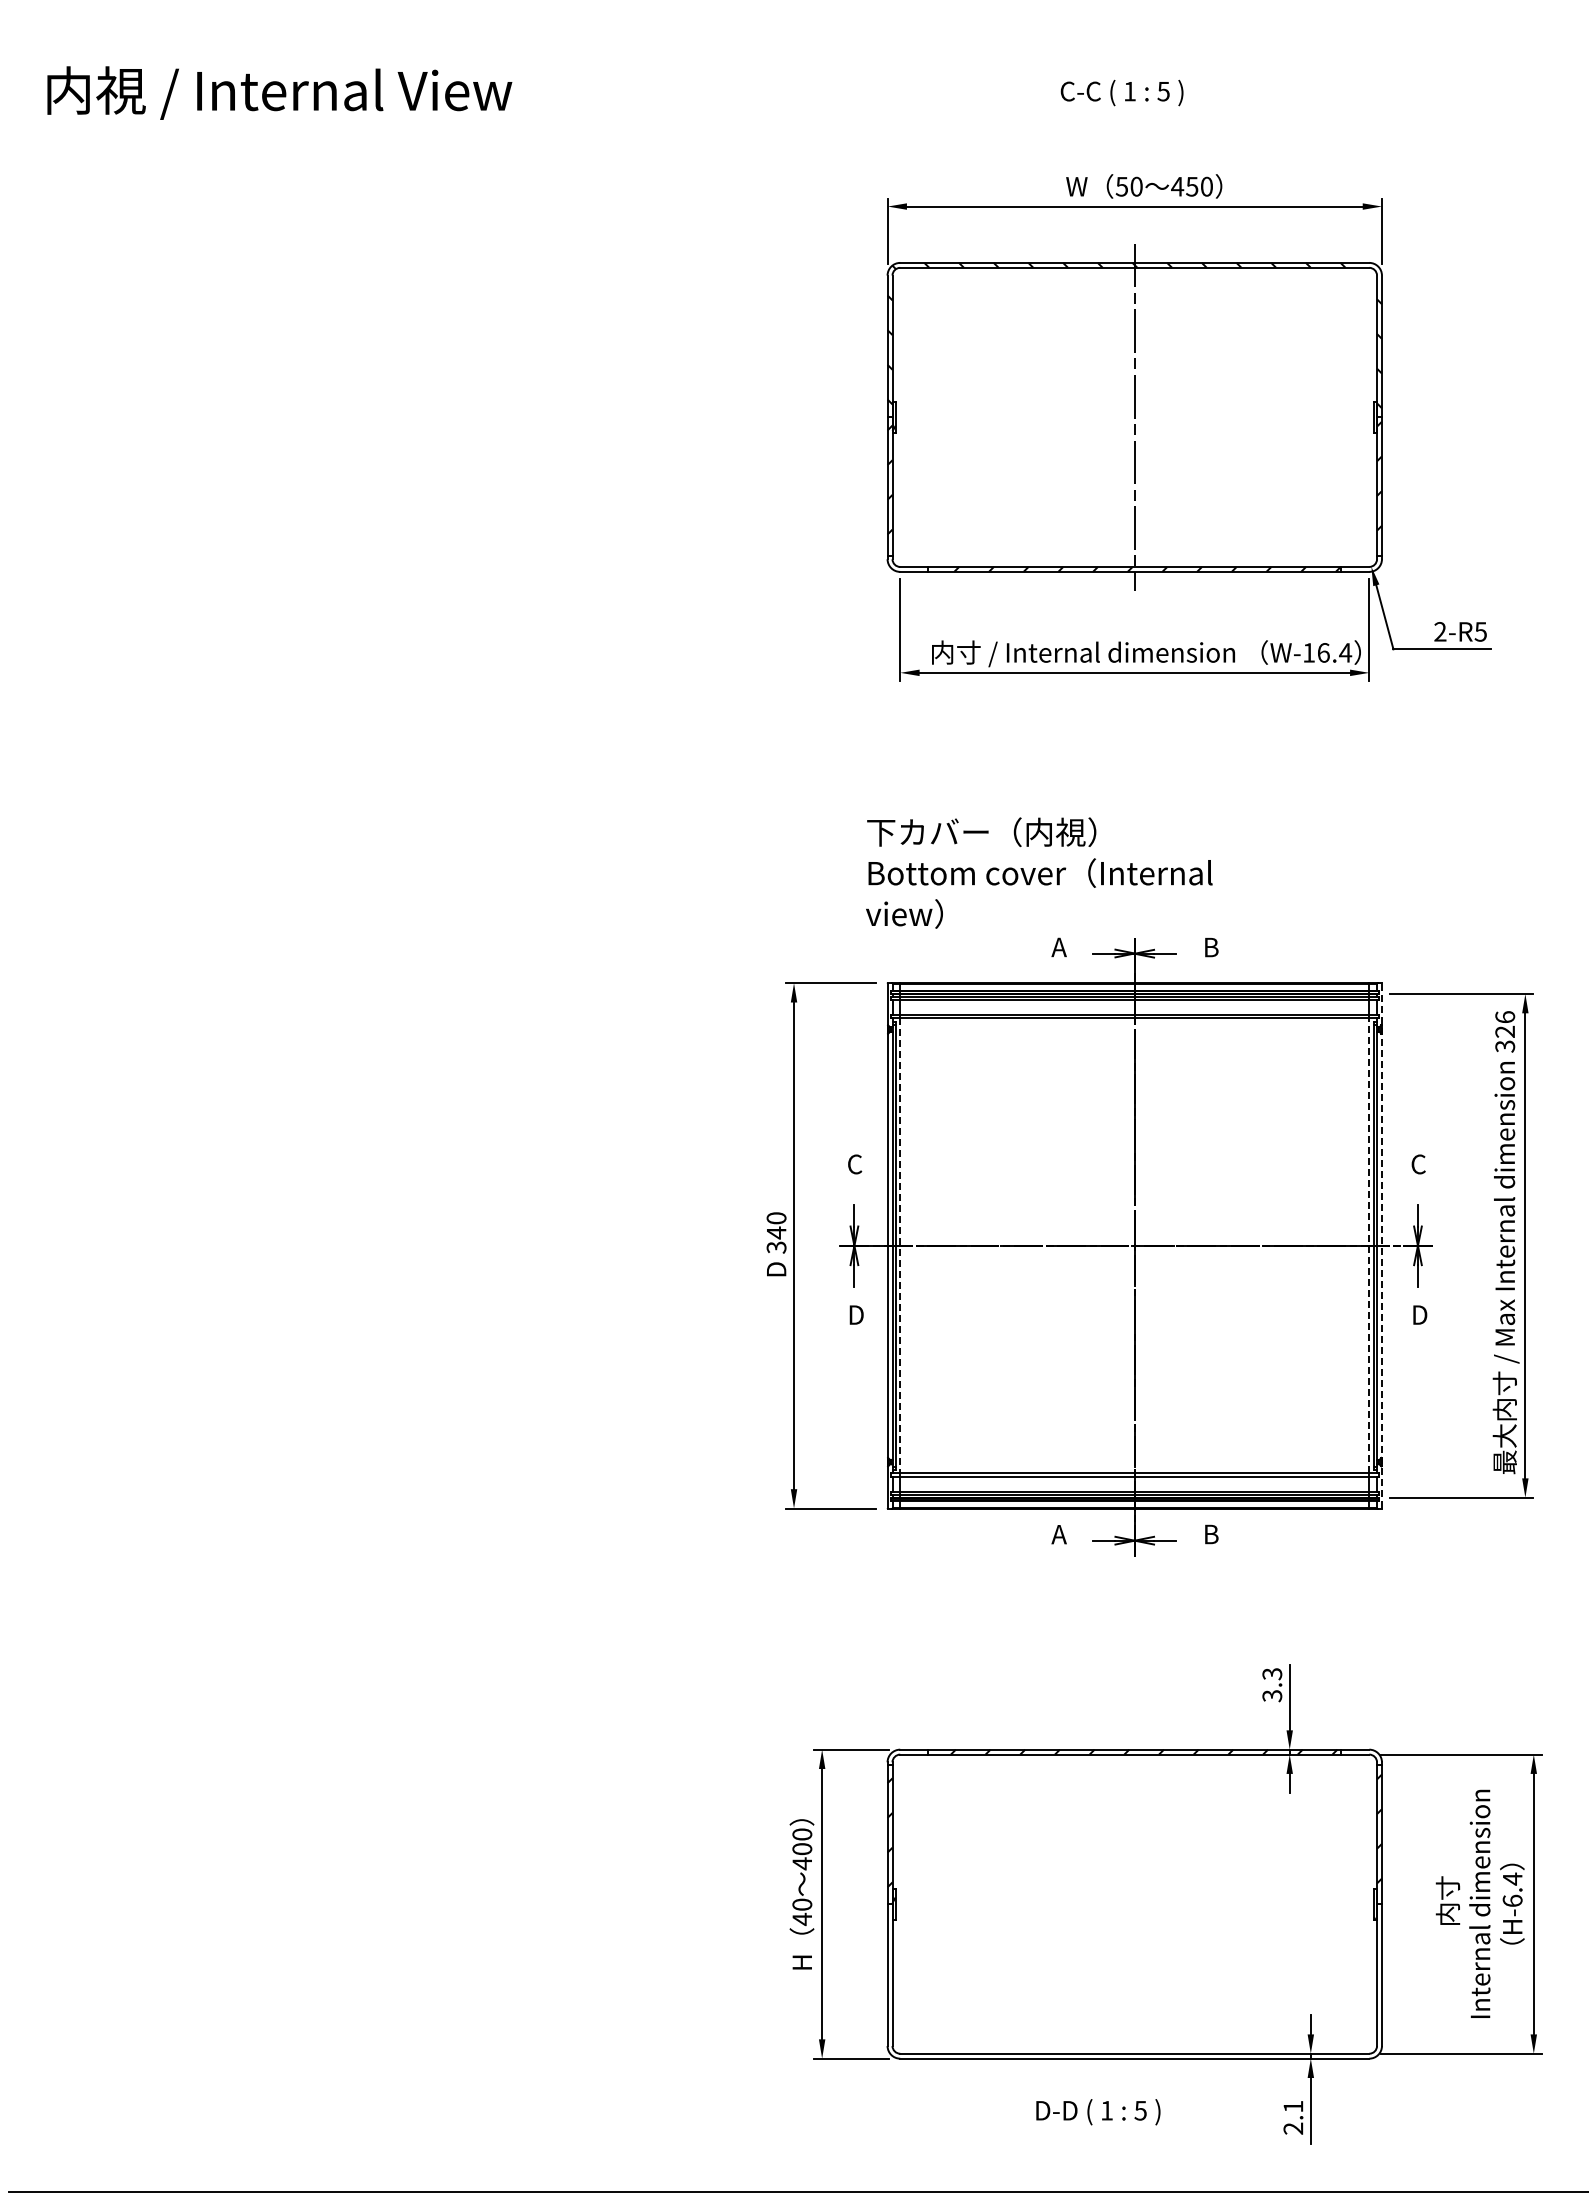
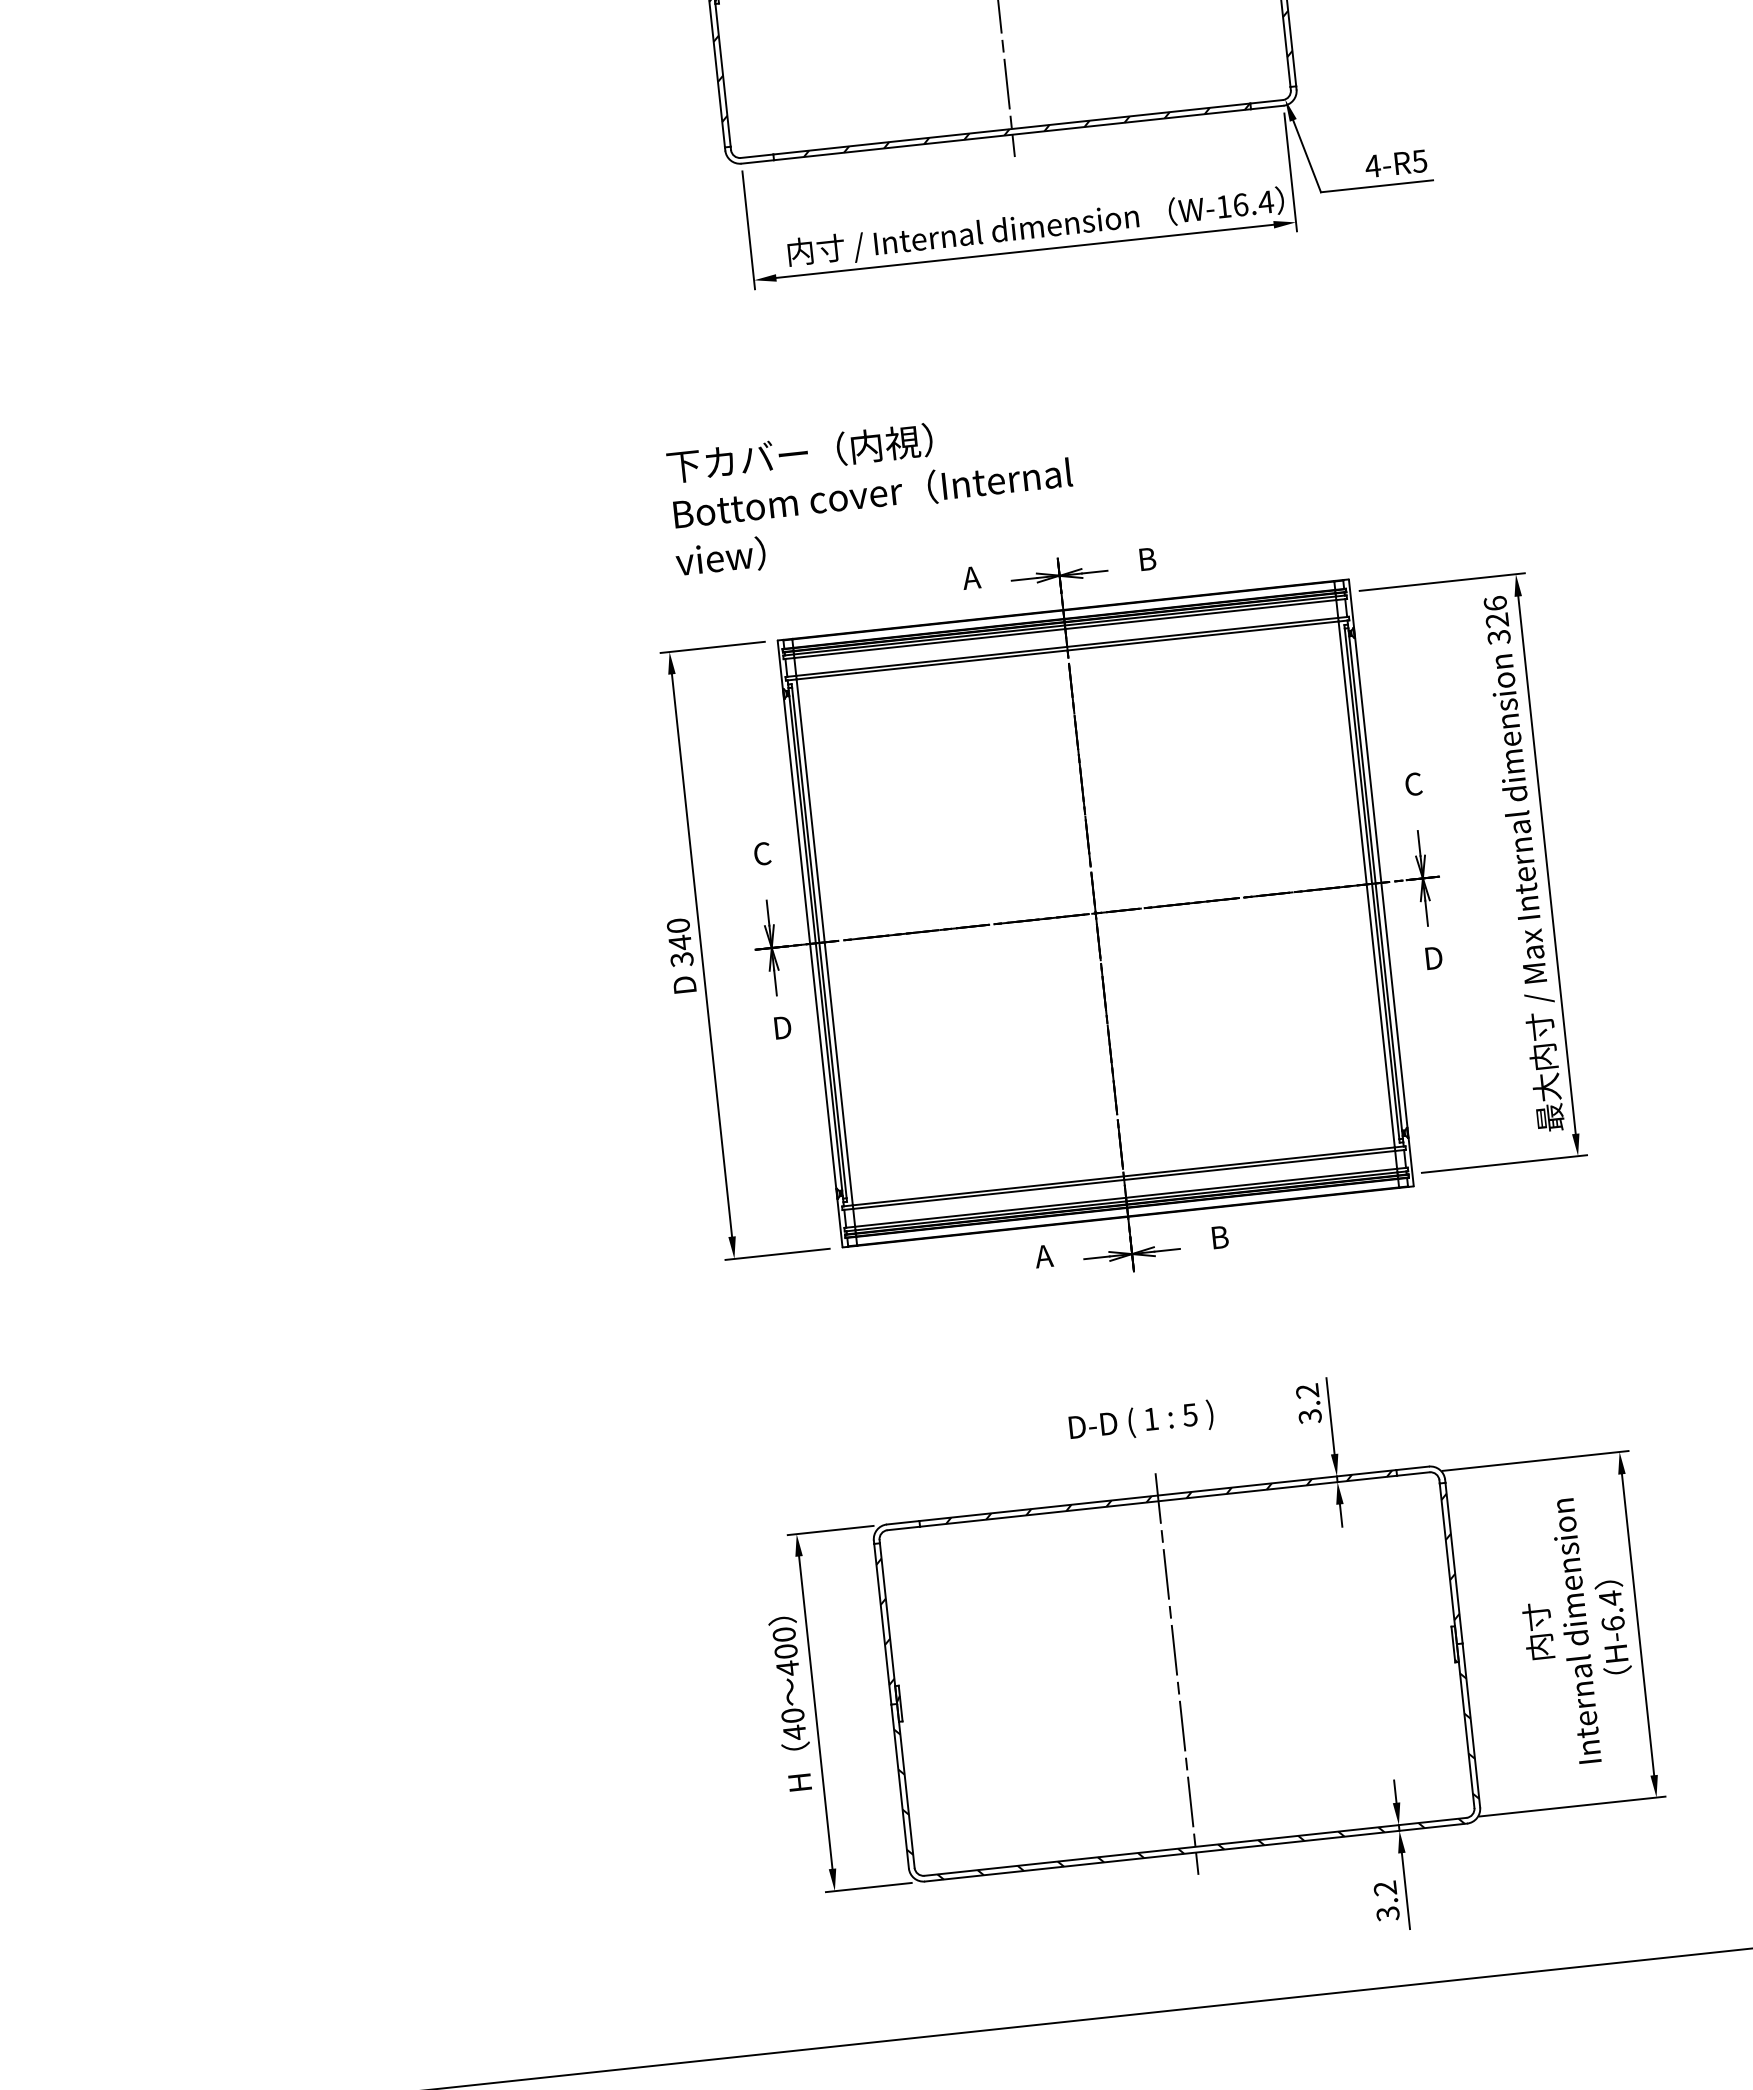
text: (1439, 631) -> (1371, 165), 2-R5 -> 4-R5
text: (1039, 872) -> (871, 492), moved
line: (900, 1245) -> (824, 941), dashed -> solid
line: (1369, 1245) -> (1366, 884), dashed -> solid
line: (1381, 1245) -> (1380, 882), dashed -> solid
text: (1272, 1674) -> (1307, 1391), 3.3 -> 3.2
line: (1134, 1903) -> (1176, 1673), added
hatch: (1134, 1991) -> (1187, 1774), added
text: (1098, 2112) -> (1141, 1422), moved
text: (1293, 2117) -> (1386, 1900), 2.1 -> 3.2

